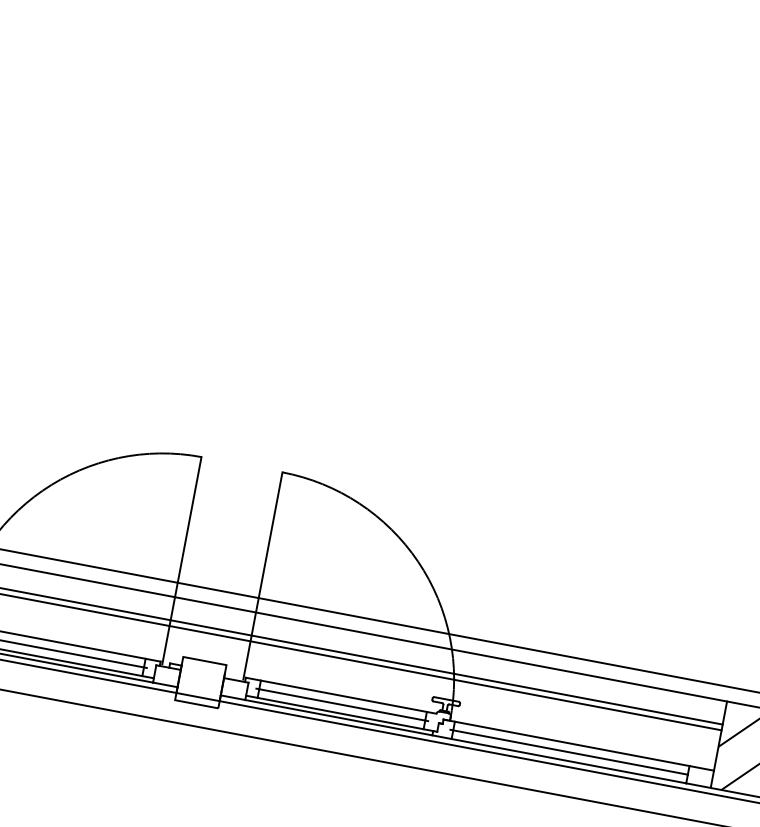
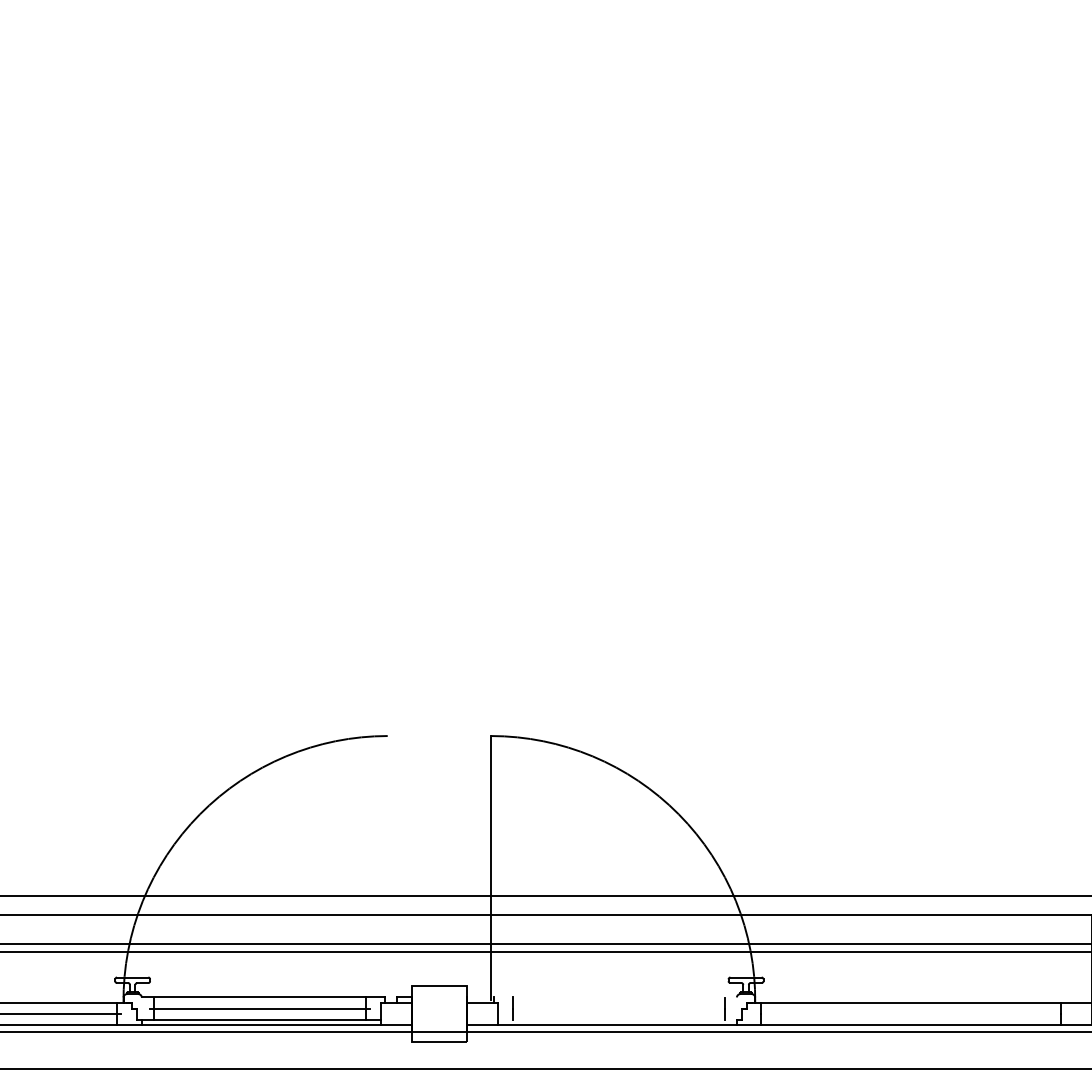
line: (181, 560) -> (387, 868), removed
line: (340, 695) -> (614, 997), removed
line: (342, 704) -> (618, 1008), removed
line: (339, 713) -> (617, 1019), removed
line: (568, 752) -> (908, 1014), removed

